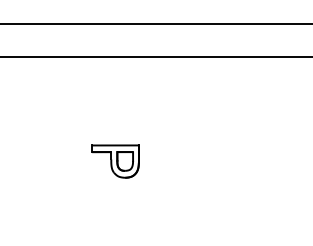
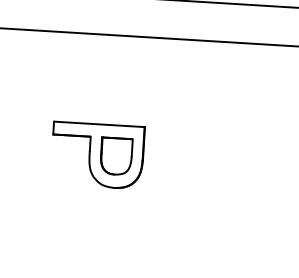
part: (115, 161) -> (97, 155), size x1.67

